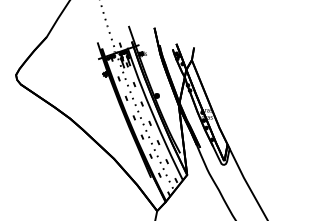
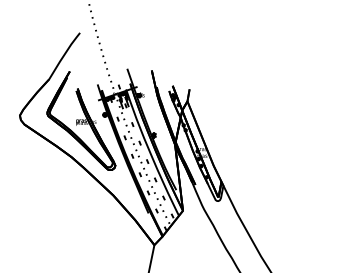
part: (80, 80) -> (81, 120), added

